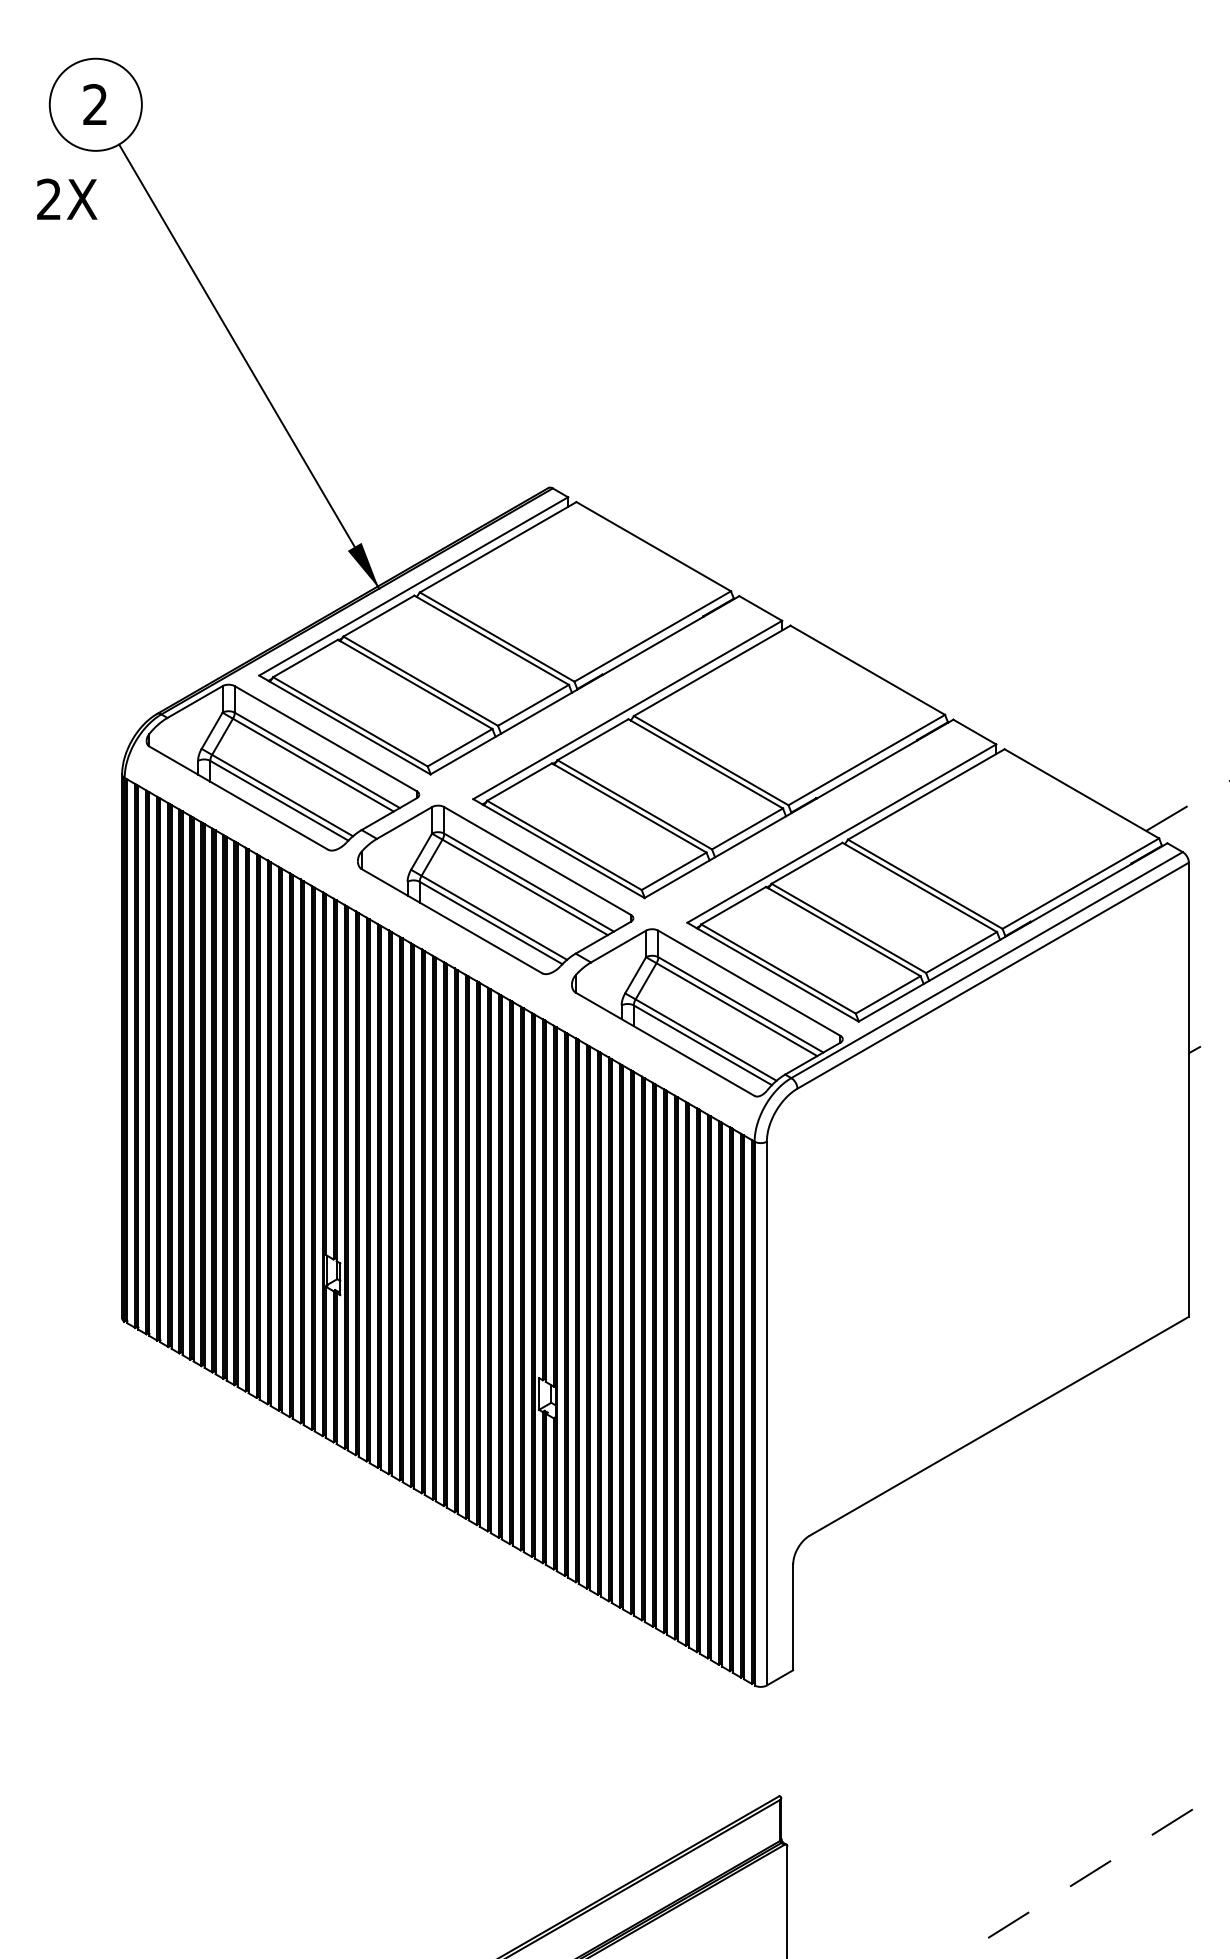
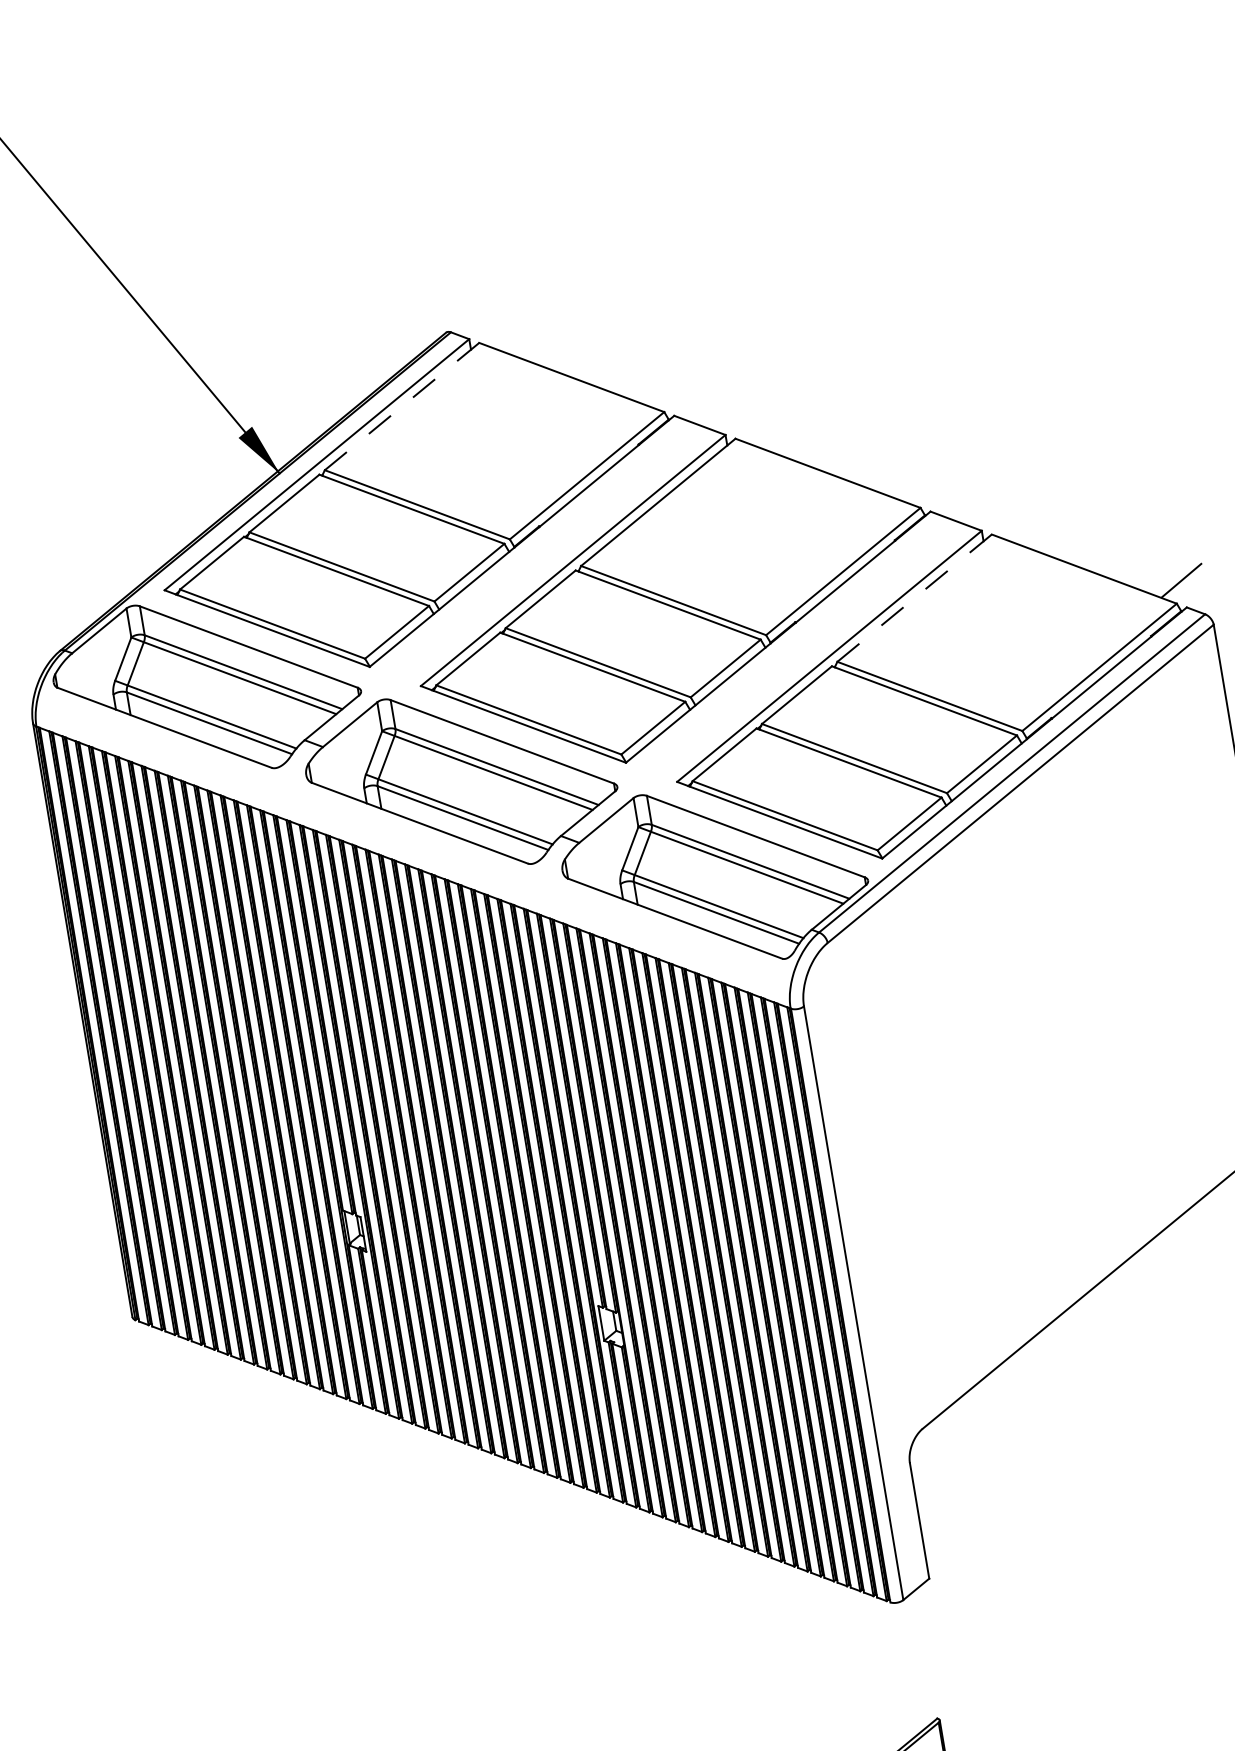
line: (497, 547) -> (401, 406), solid -> dashed
line: (925, 794) -> (913, 598), solid -> dashed

